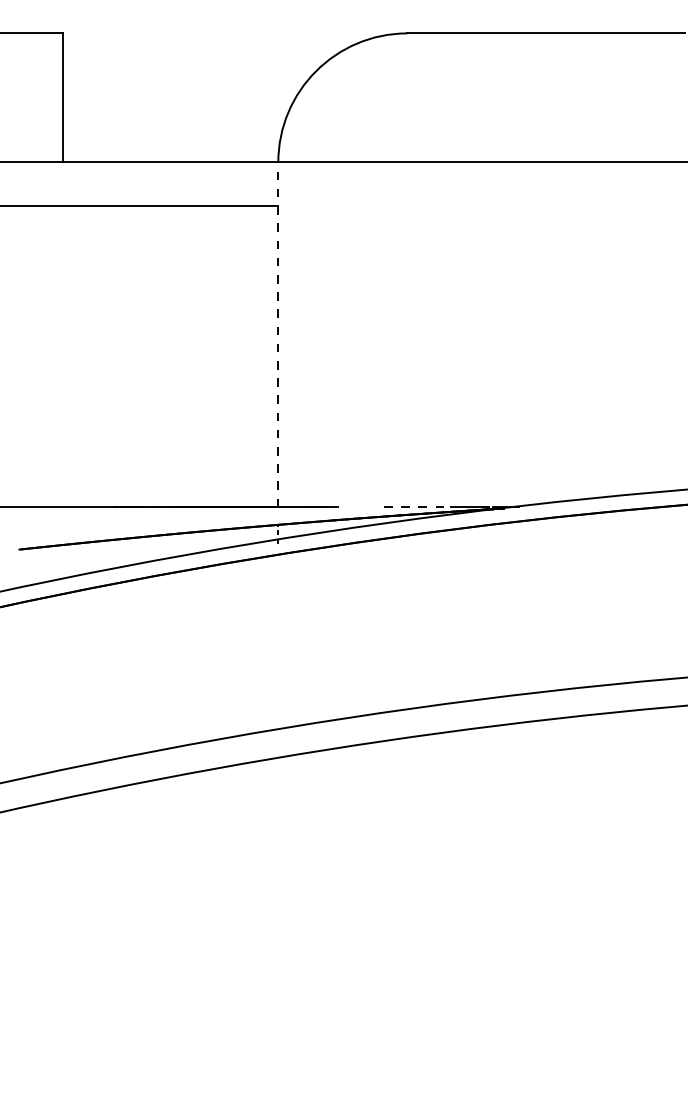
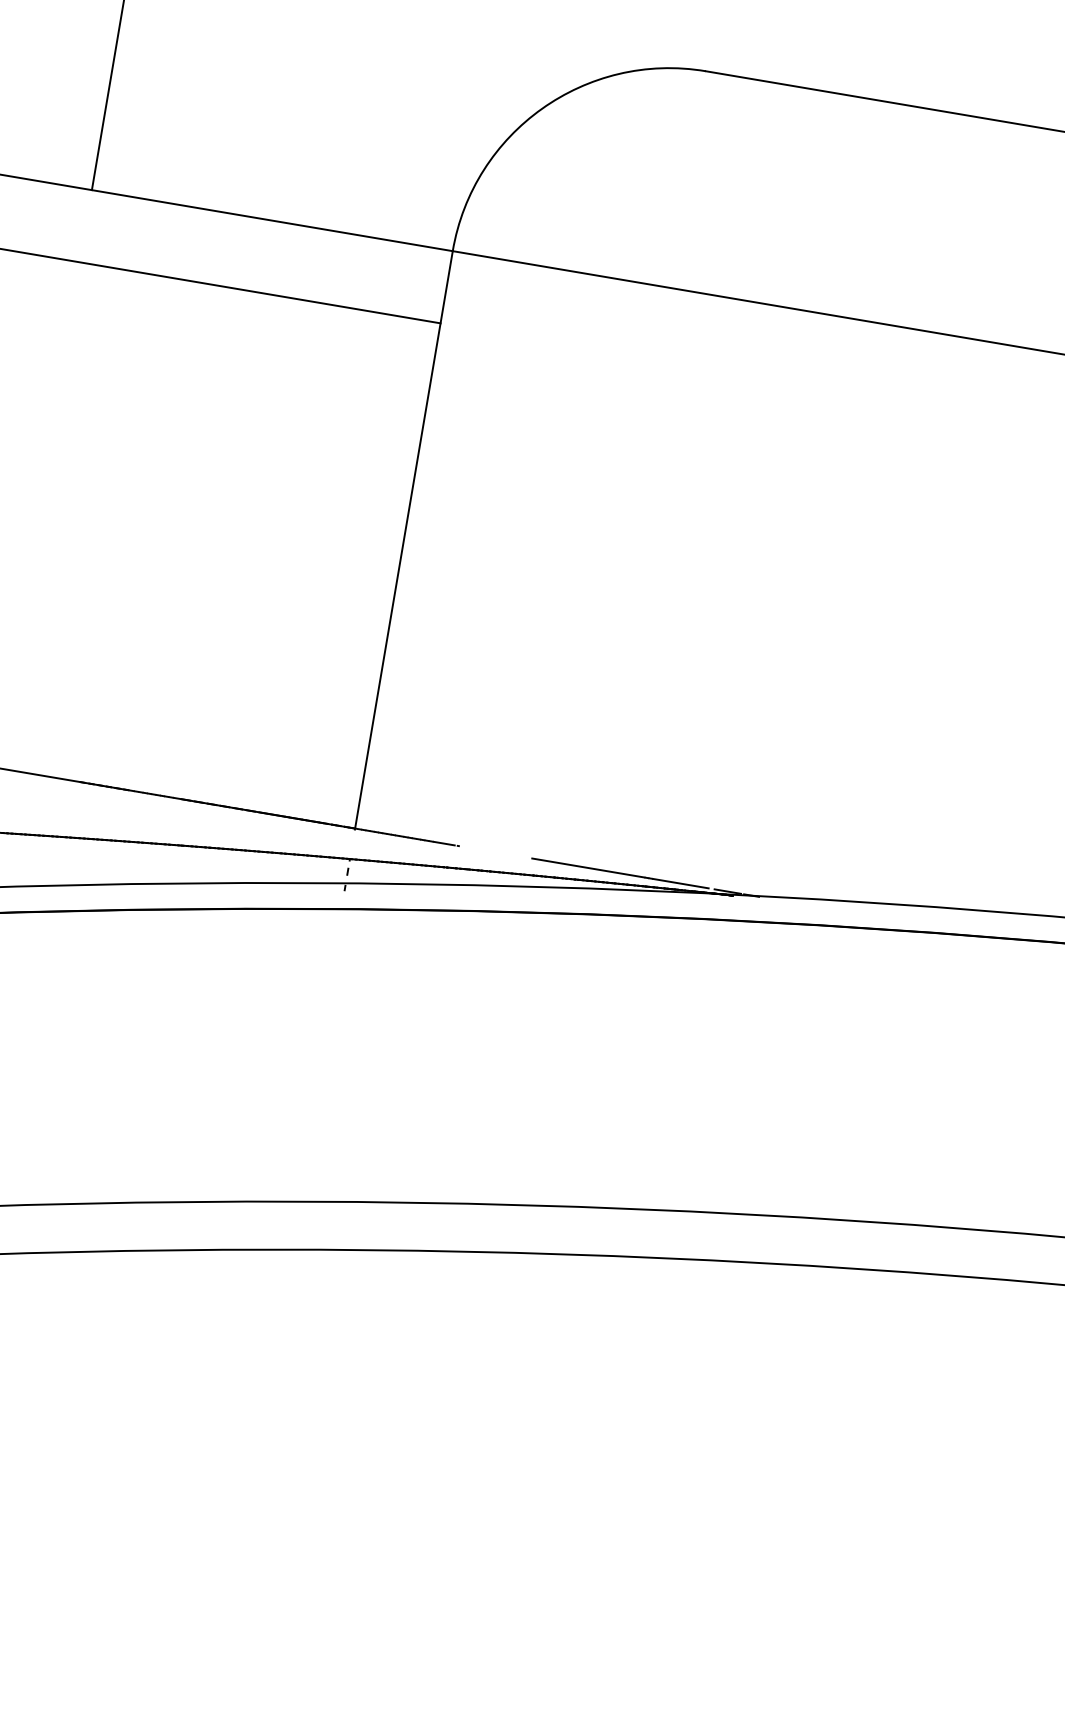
line: (278, 334) -> (404, 539), dashed -> solid
line: (417, 506) -> (588, 867), dashed -> solid

